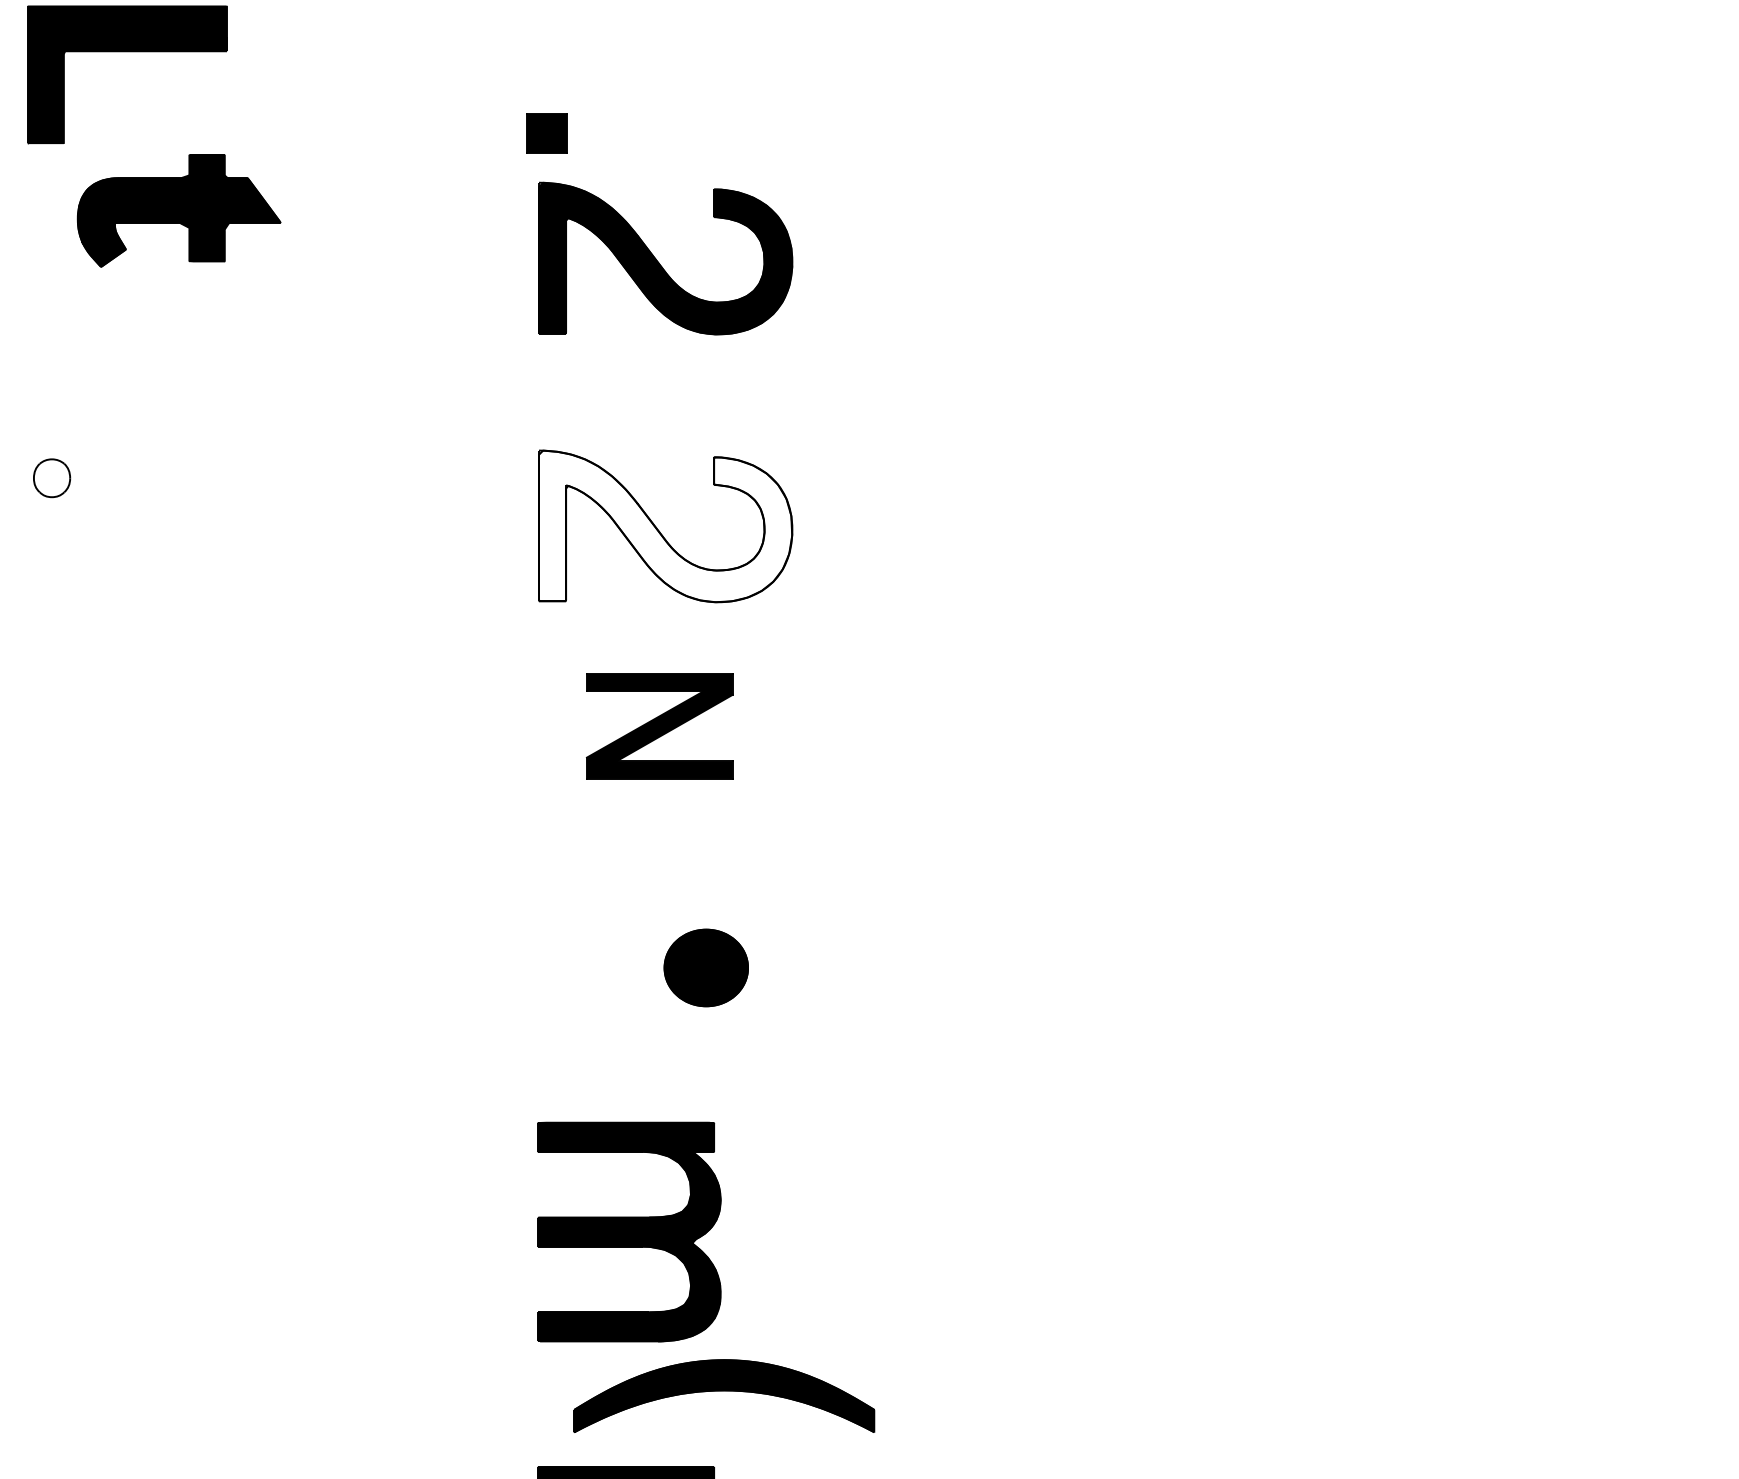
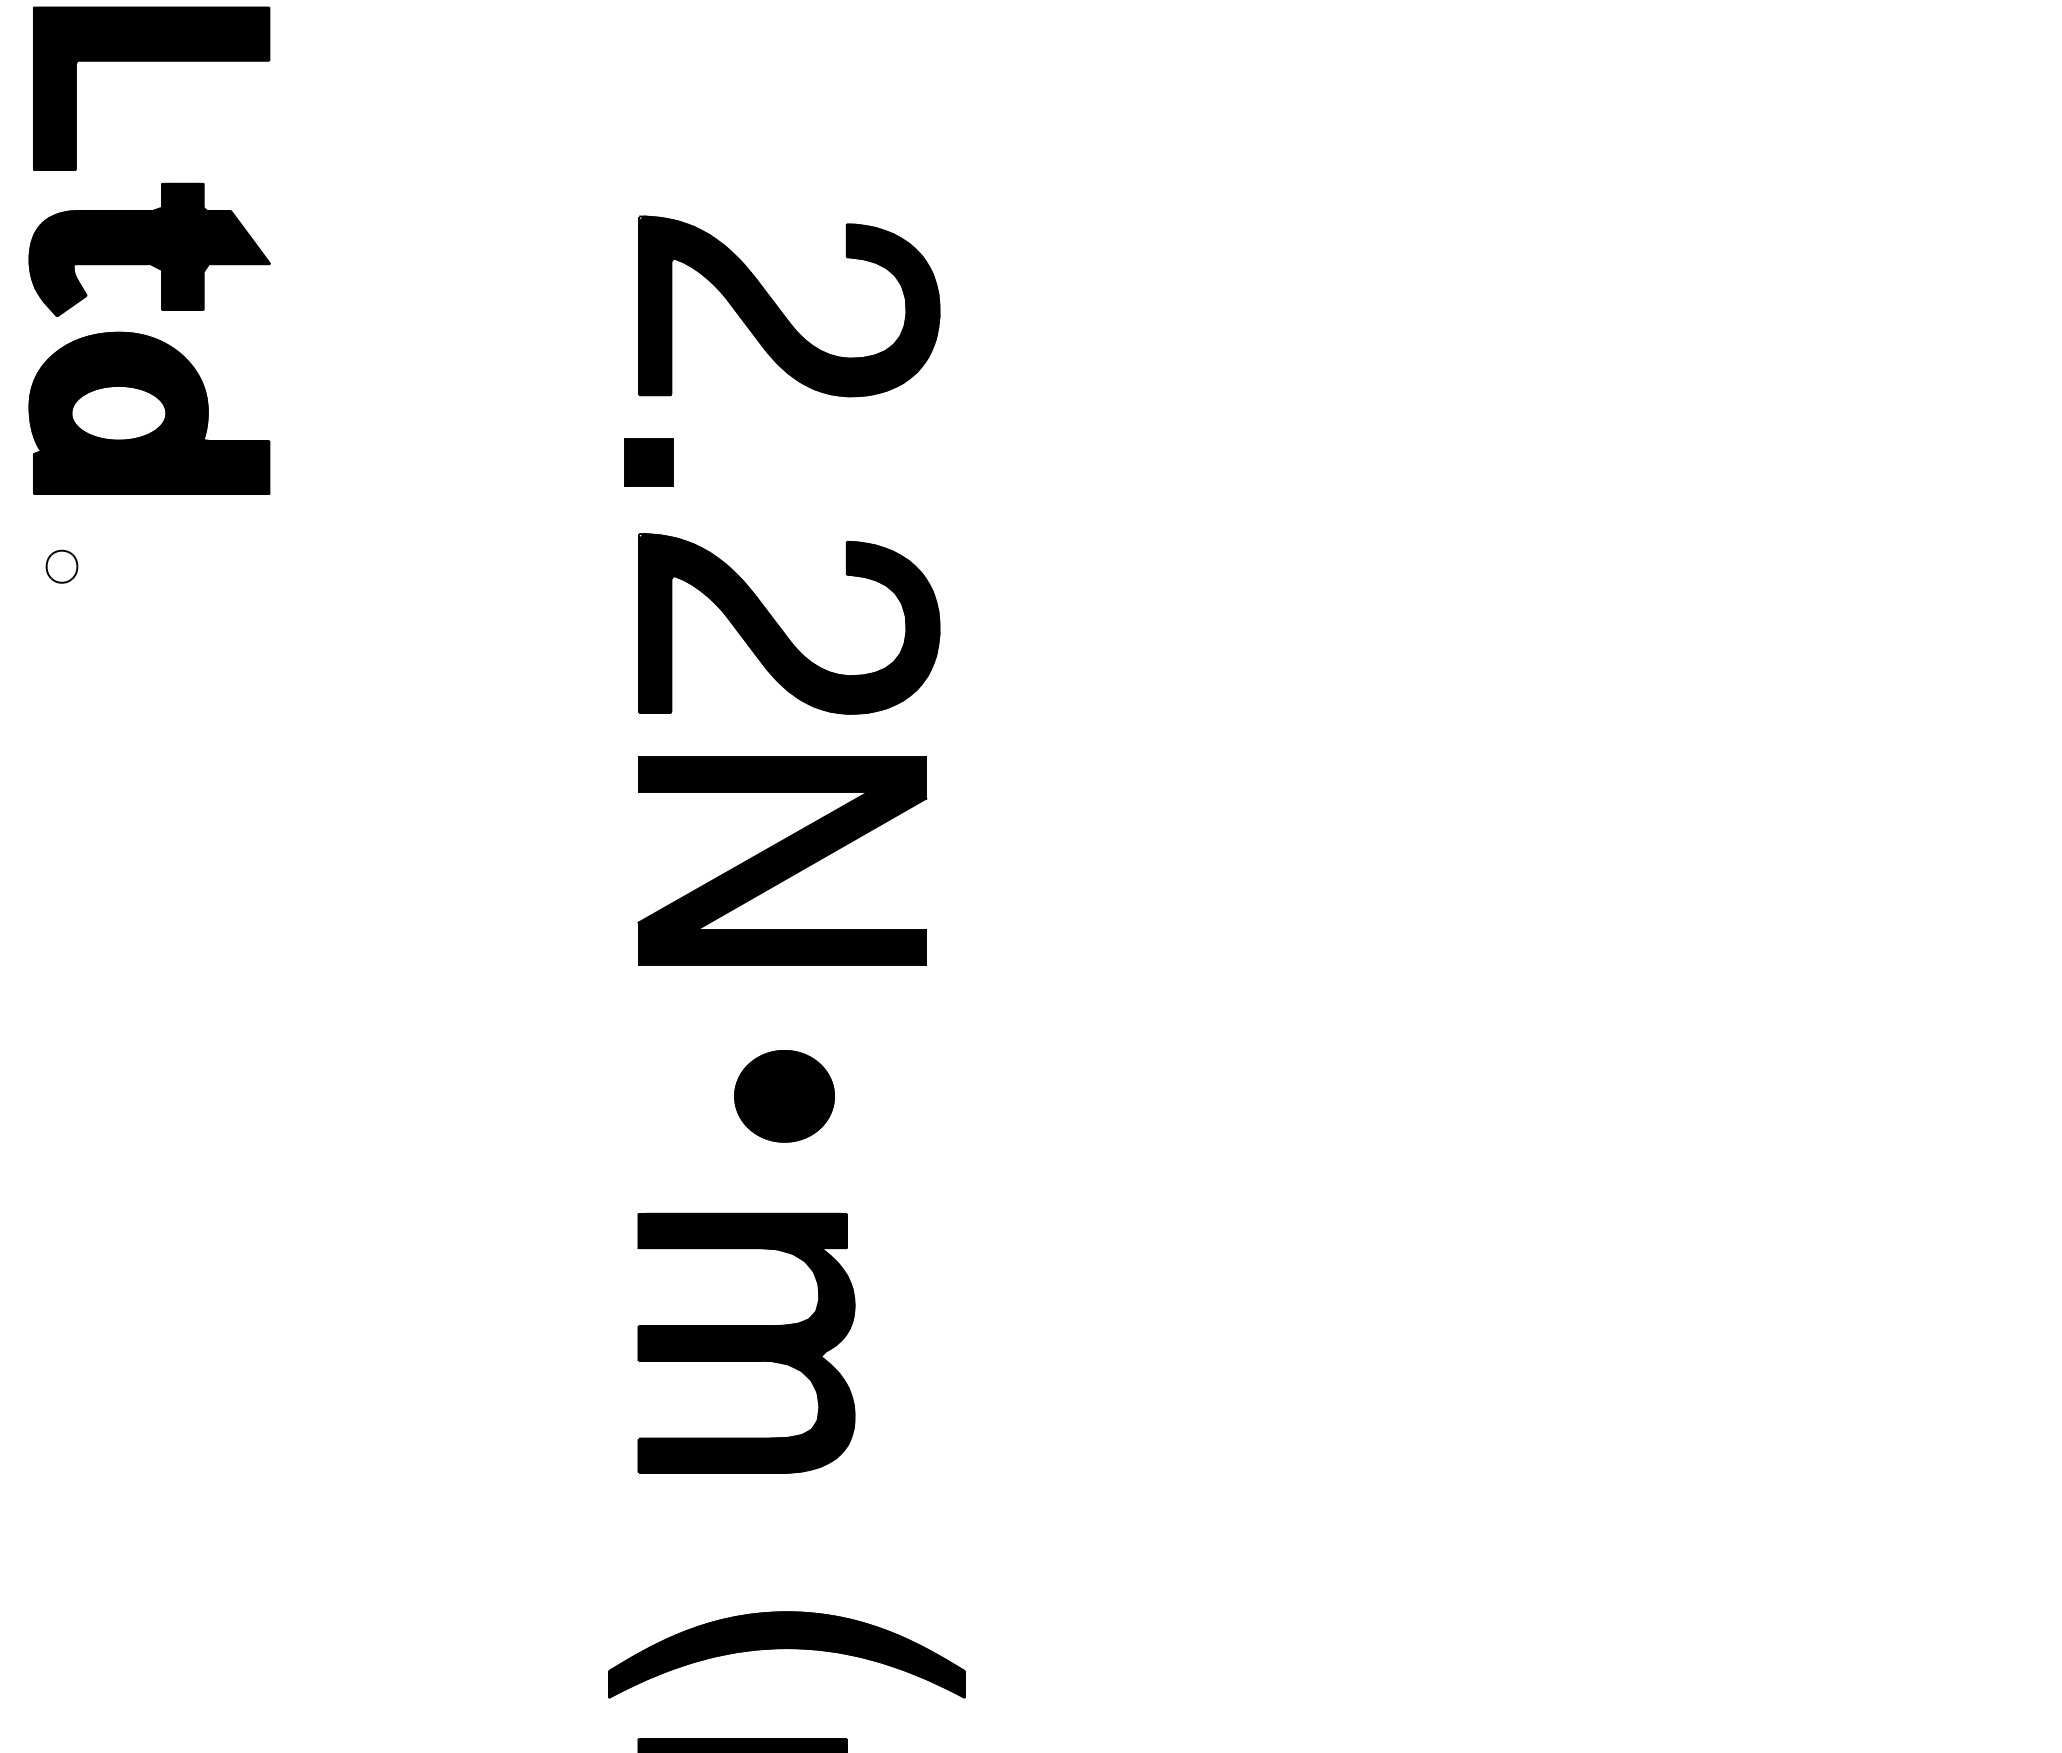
part: (546, 133) -> (648, 462), moved
part: (179, 210) -> (149, 249), moved
part: (125, 348) -> (149, 412), added
part: (51, 477) -> (61, 566), size x0.71
fill: (665, 526) -> (789, 623), added
part: (659, 726) -> (782, 860), size x1.67
part: (706, 968) -> (784, 1096), moved
part: (629, 1231) -> (746, 1342), moved
part: (723, 1395) -> (786, 1654), moved

